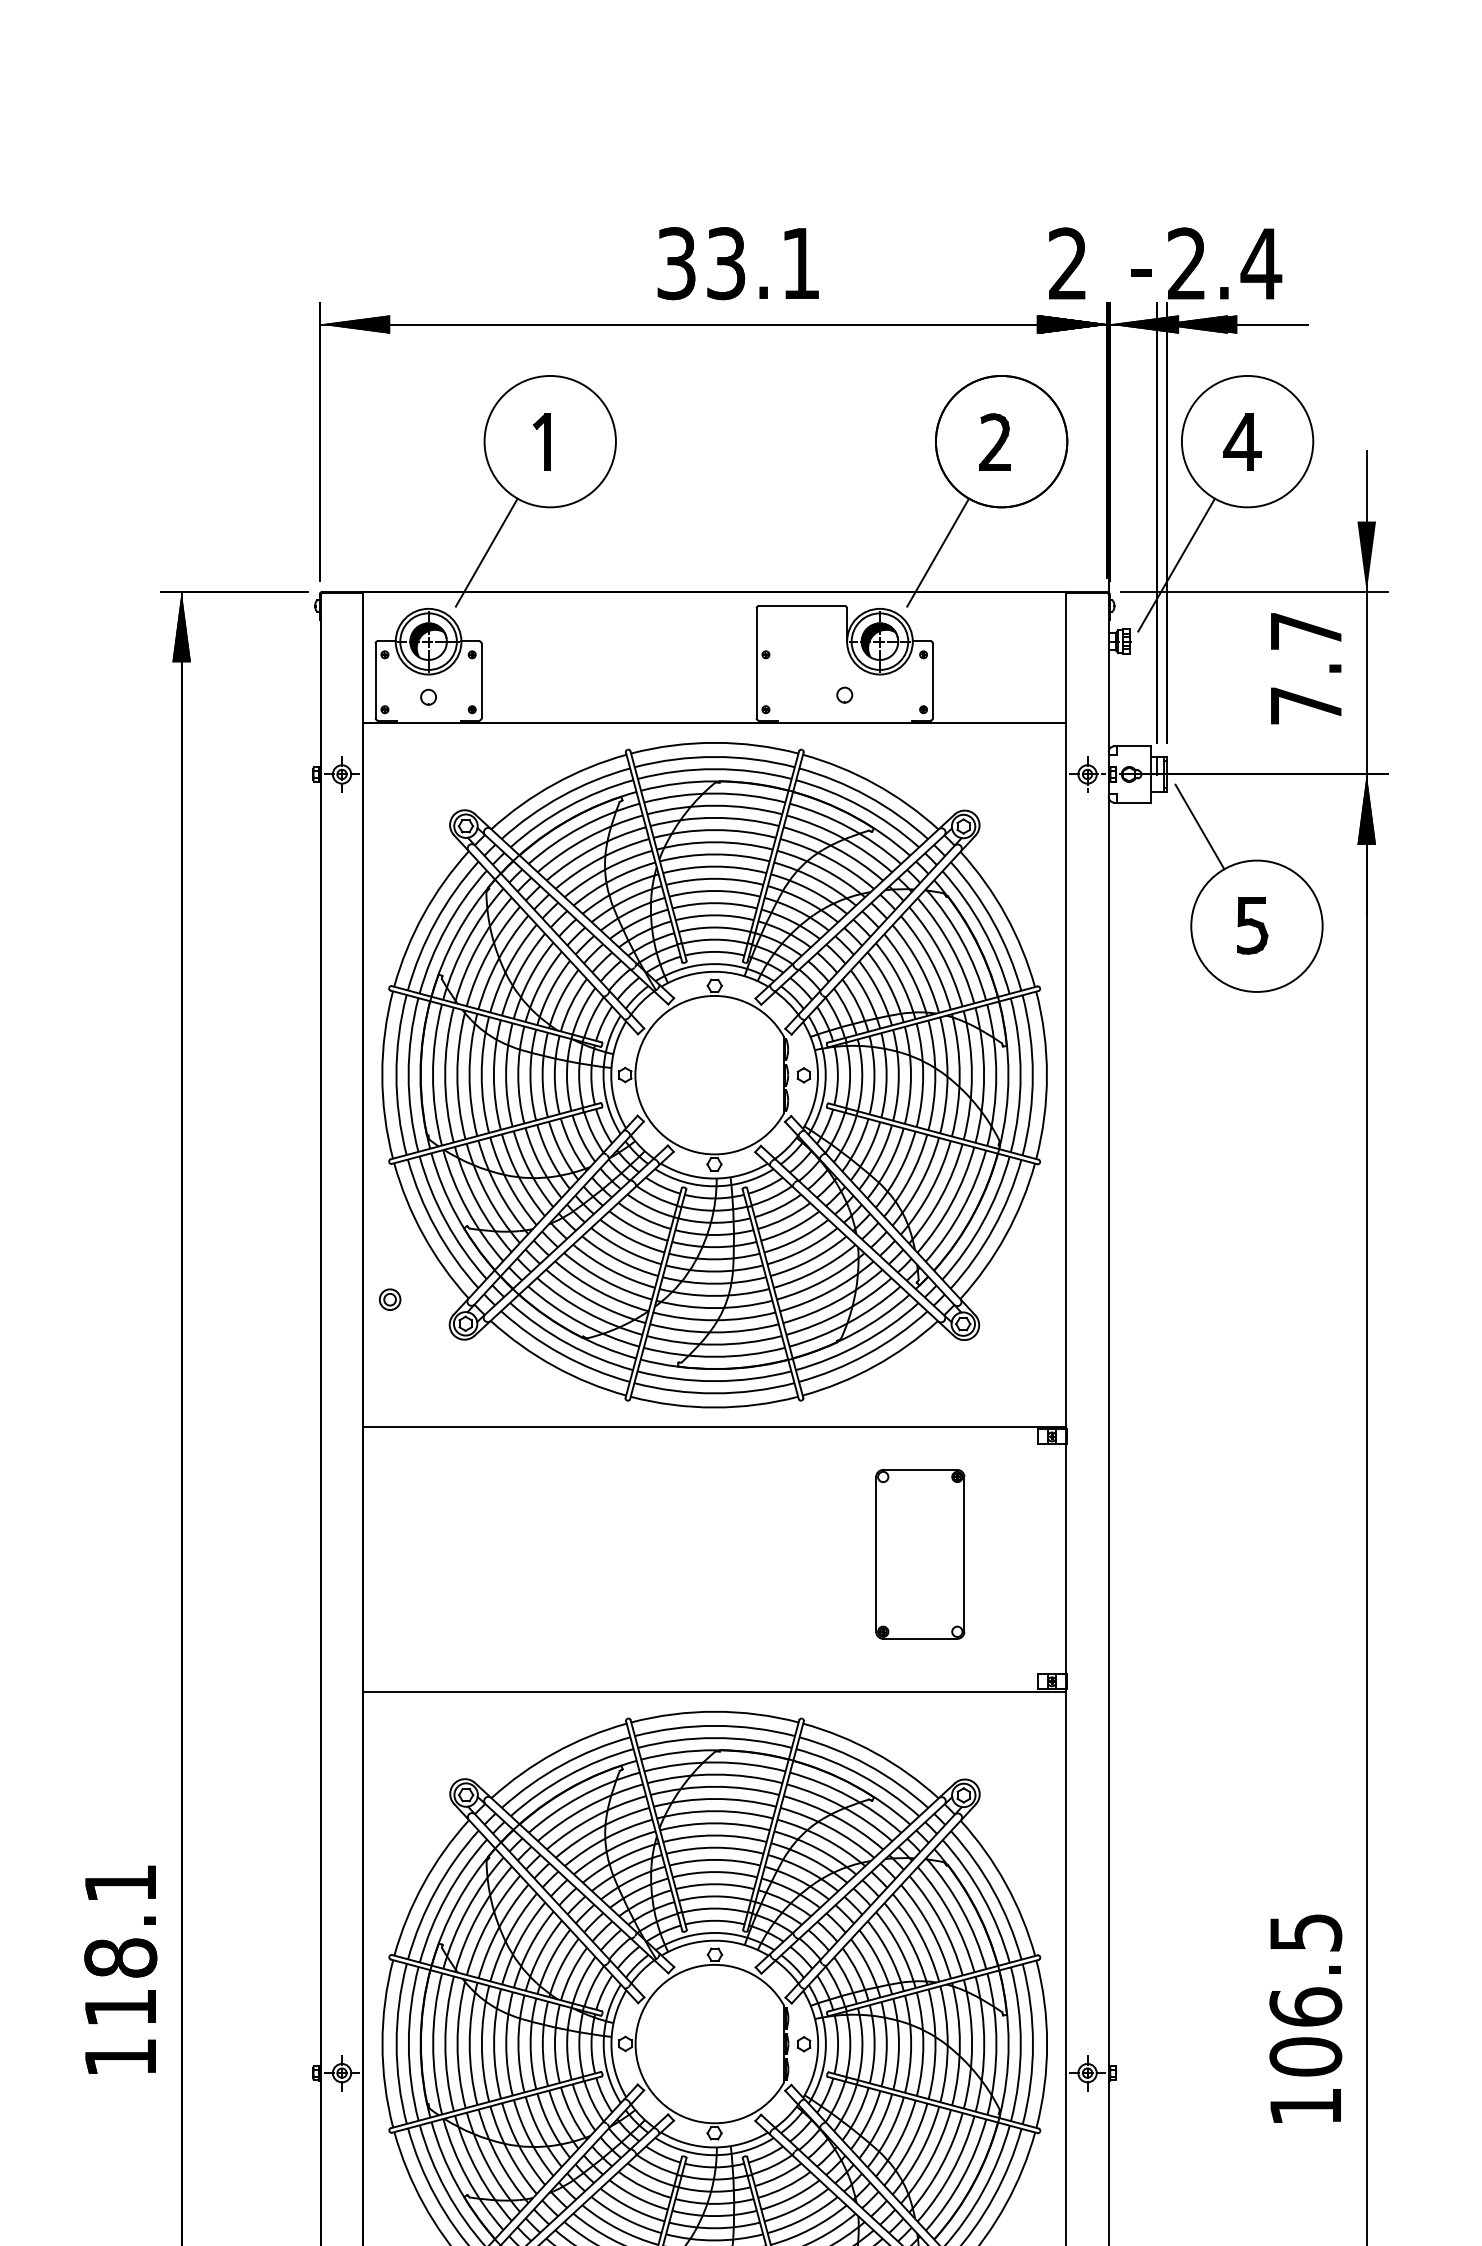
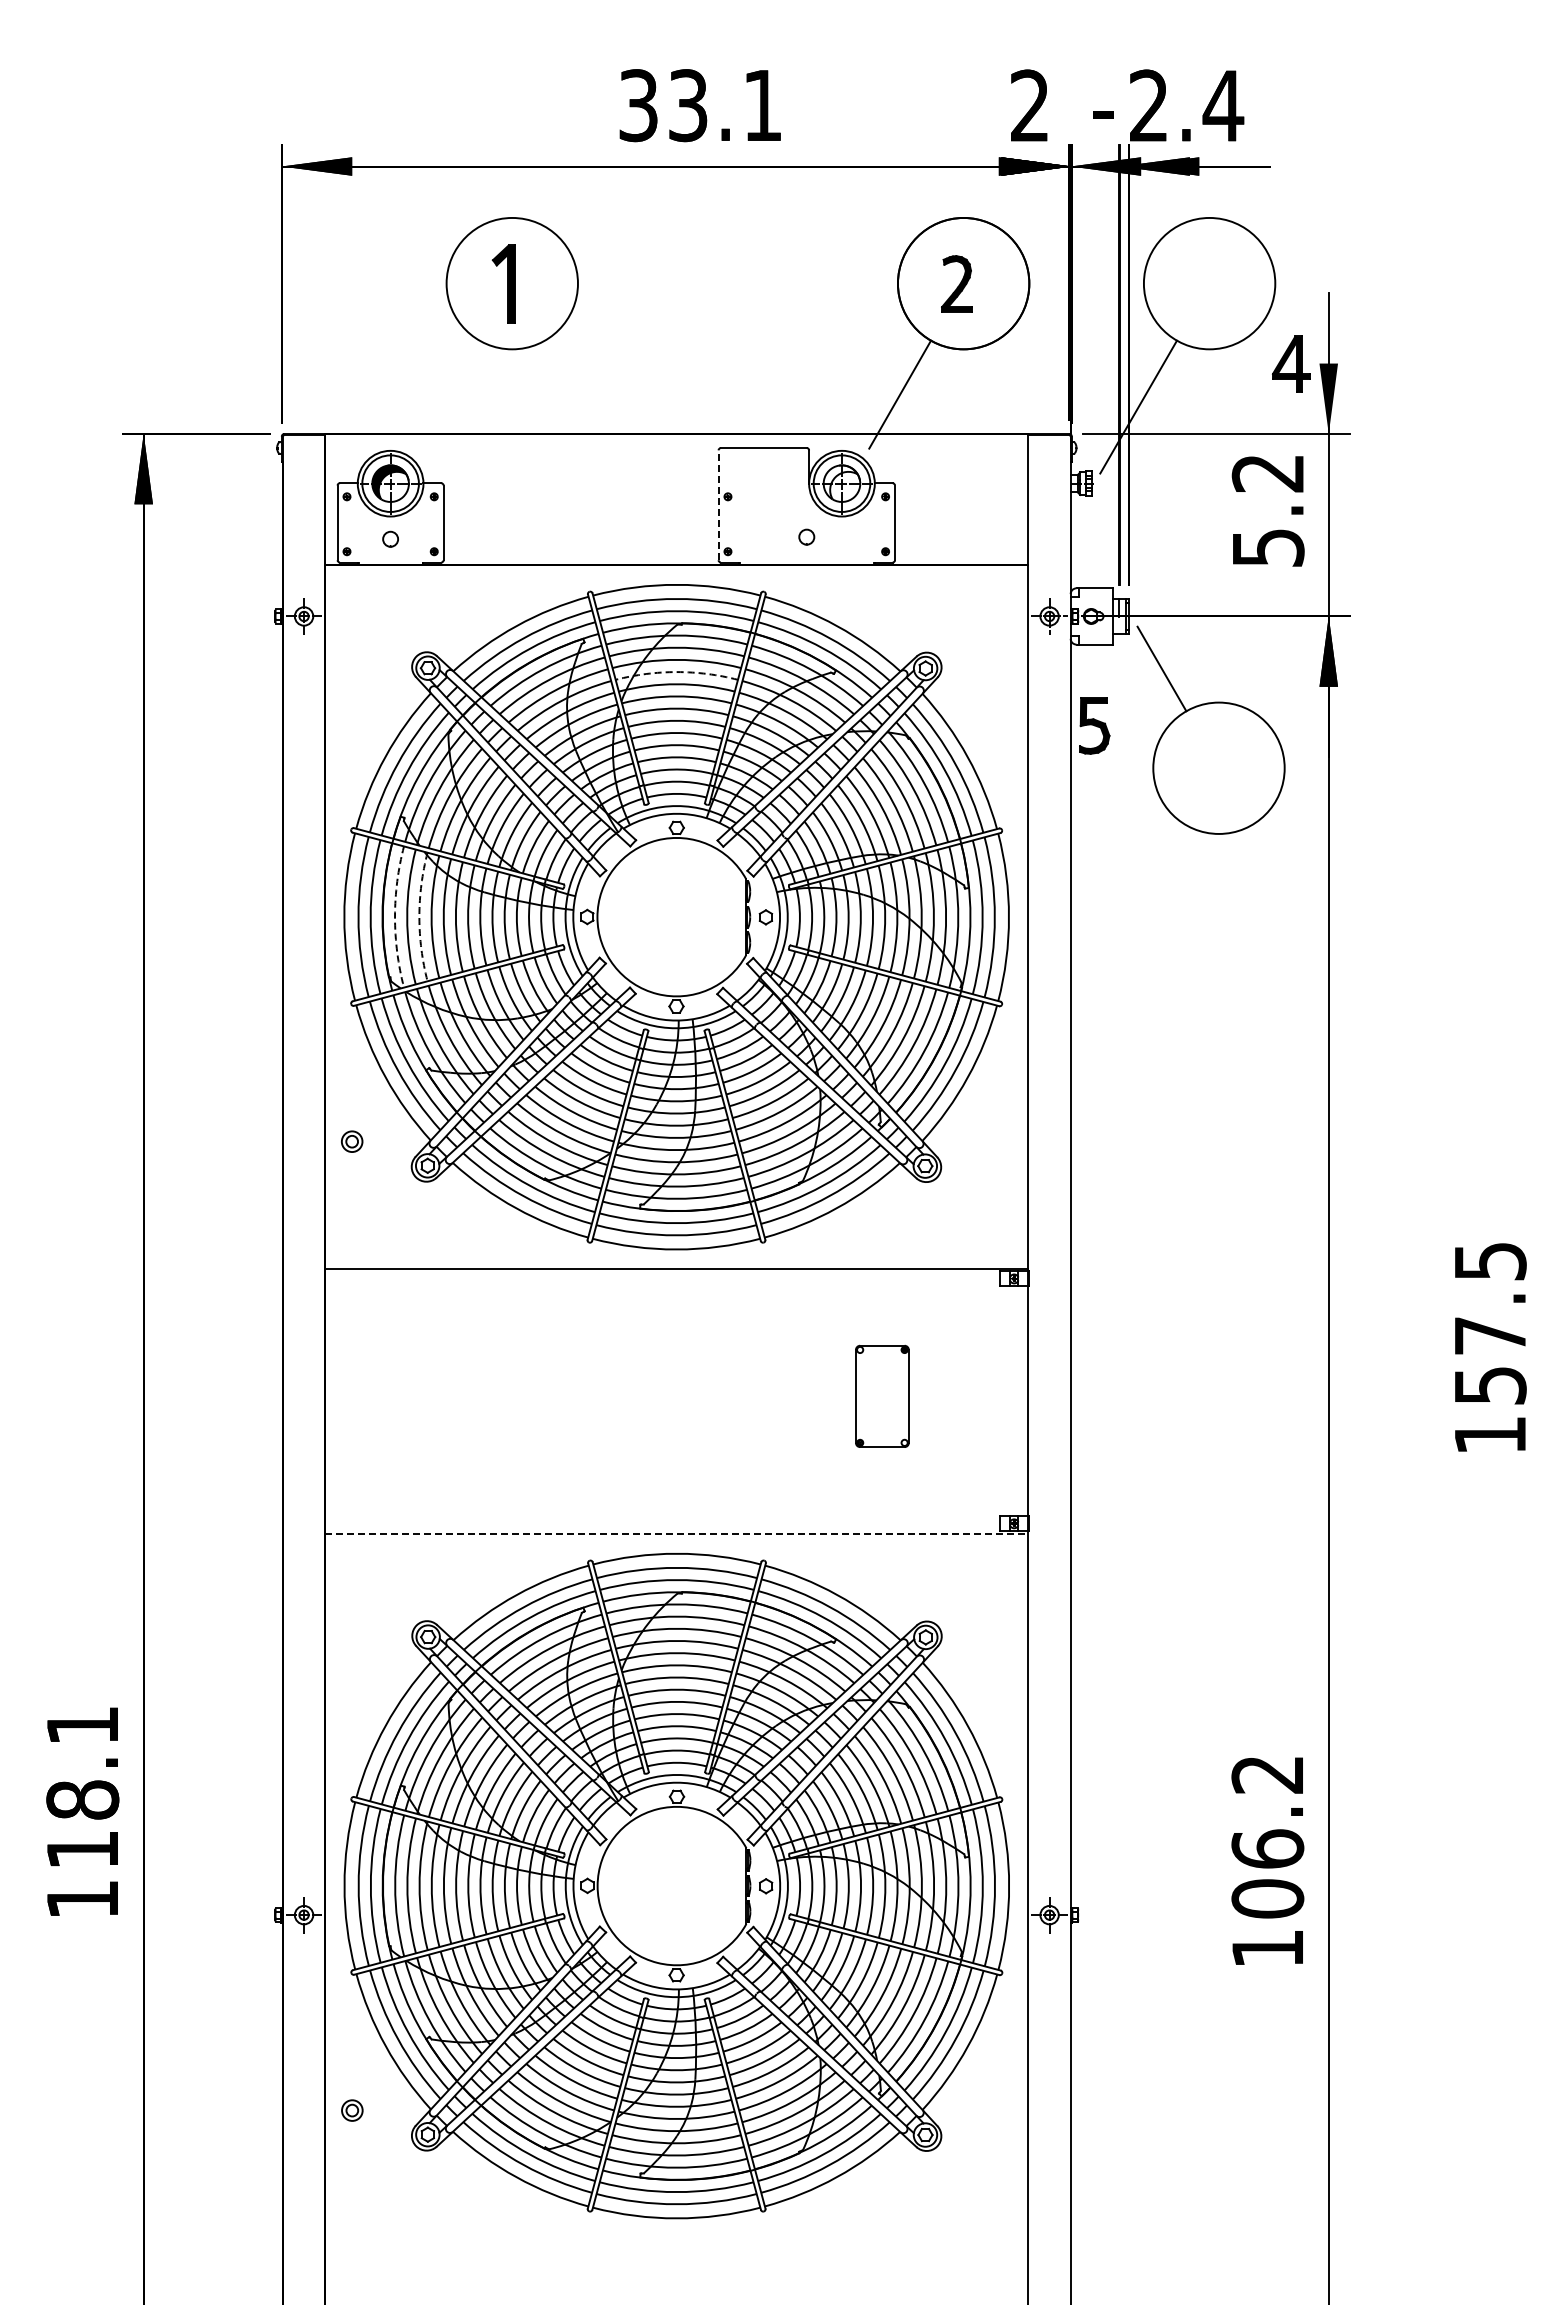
part: (541, 441) -> (503, 283), size x1.4
part: (1242, 441) -> (1291, 363), moved
line: (486, 552) -> (448, 394), removed
hatch: (878, 640) -> (840, 482), removed
line: (756, 663) -> (718, 505), solid -> dashed
text: (1305, 668) -> (1267, 510), 7.7 -> 5.2
arc: (714, 830) -> (676, 672), solid -> dashed
part: (1252, 925) -> (1094, 725), moved
arc: (433, 1075) -> (395, 917), solid -> dashed
arc: (457, 1075) -> (419, 917), solid -> dashed
part: (920, 1554) -> (882, 1396), size x0.6
line: (715, 1691) -> (677, 1533), solid -> dashed
text: (1305, 1932) -> (1267, 1774), 106.5 -> 106.2

